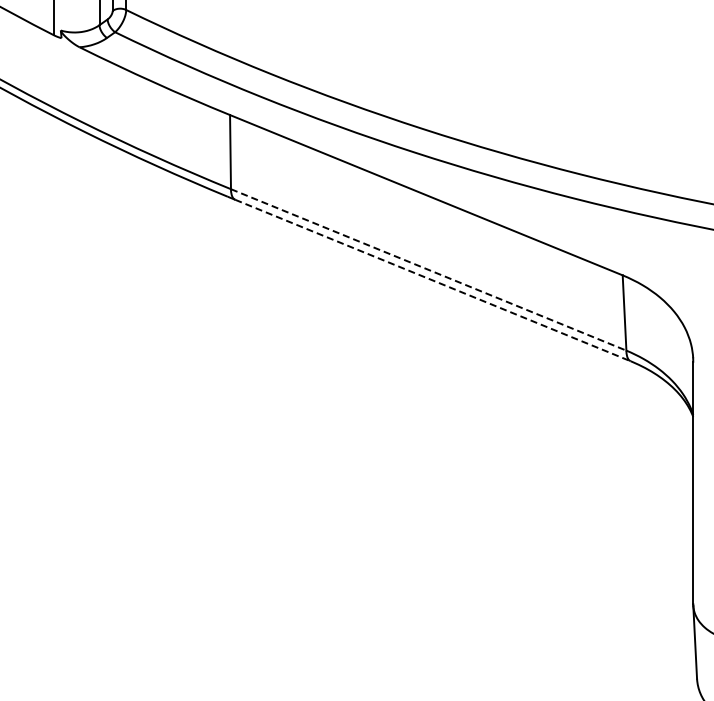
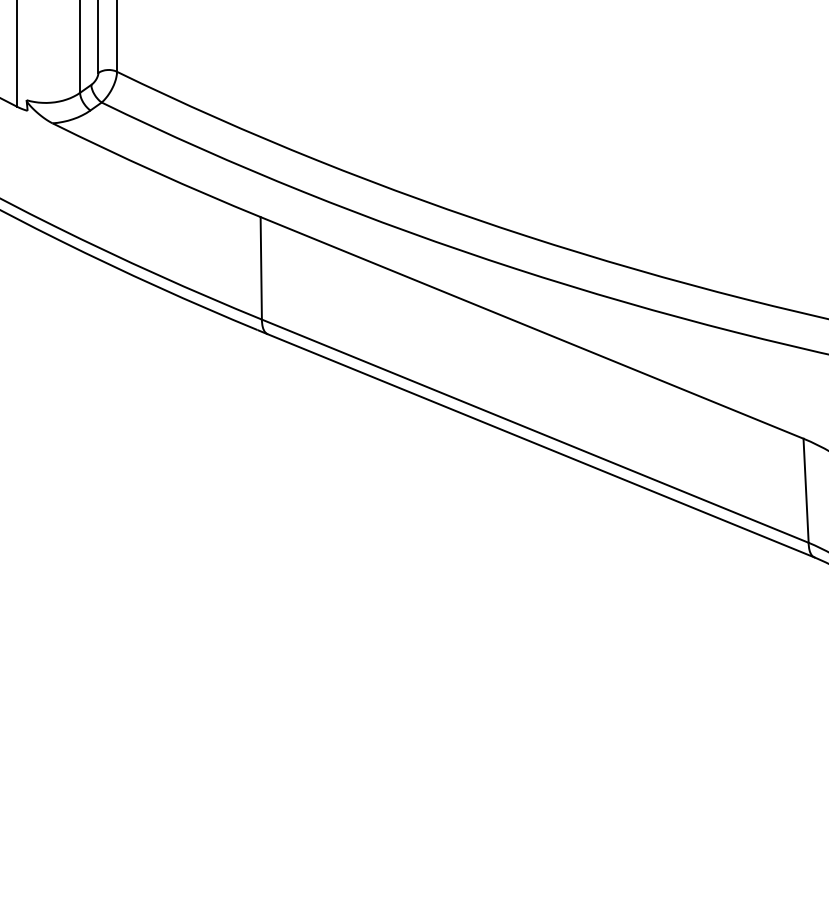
line: (428, 269) -> (535, 430), dashed -> solid
line: (433, 280) -> (541, 445), dashed -> solid

